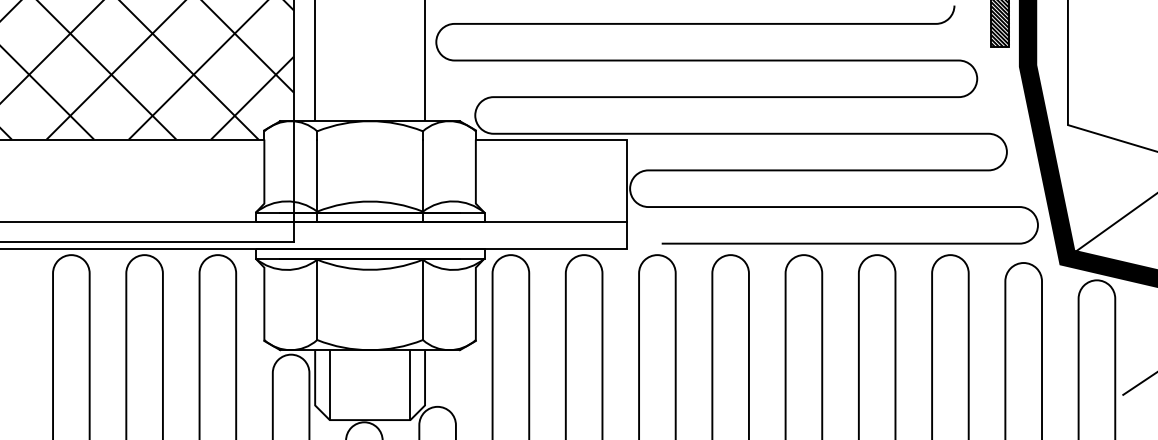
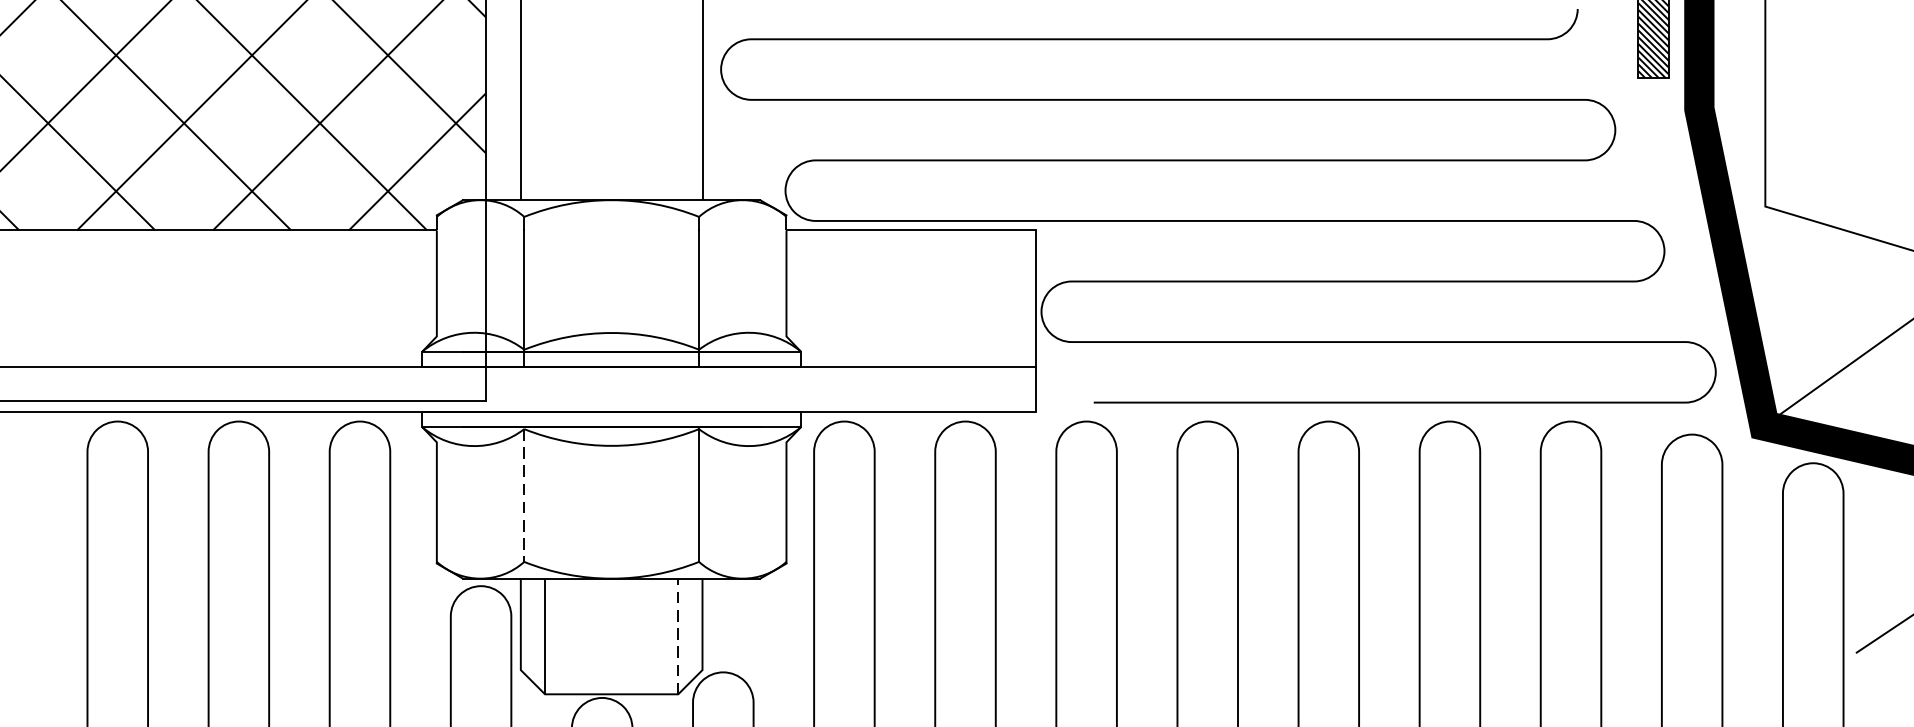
line: (317, 300) -> (524, 496), solid -> dashed
line: (410, 385) -> (678, 637), solid -> dashed

